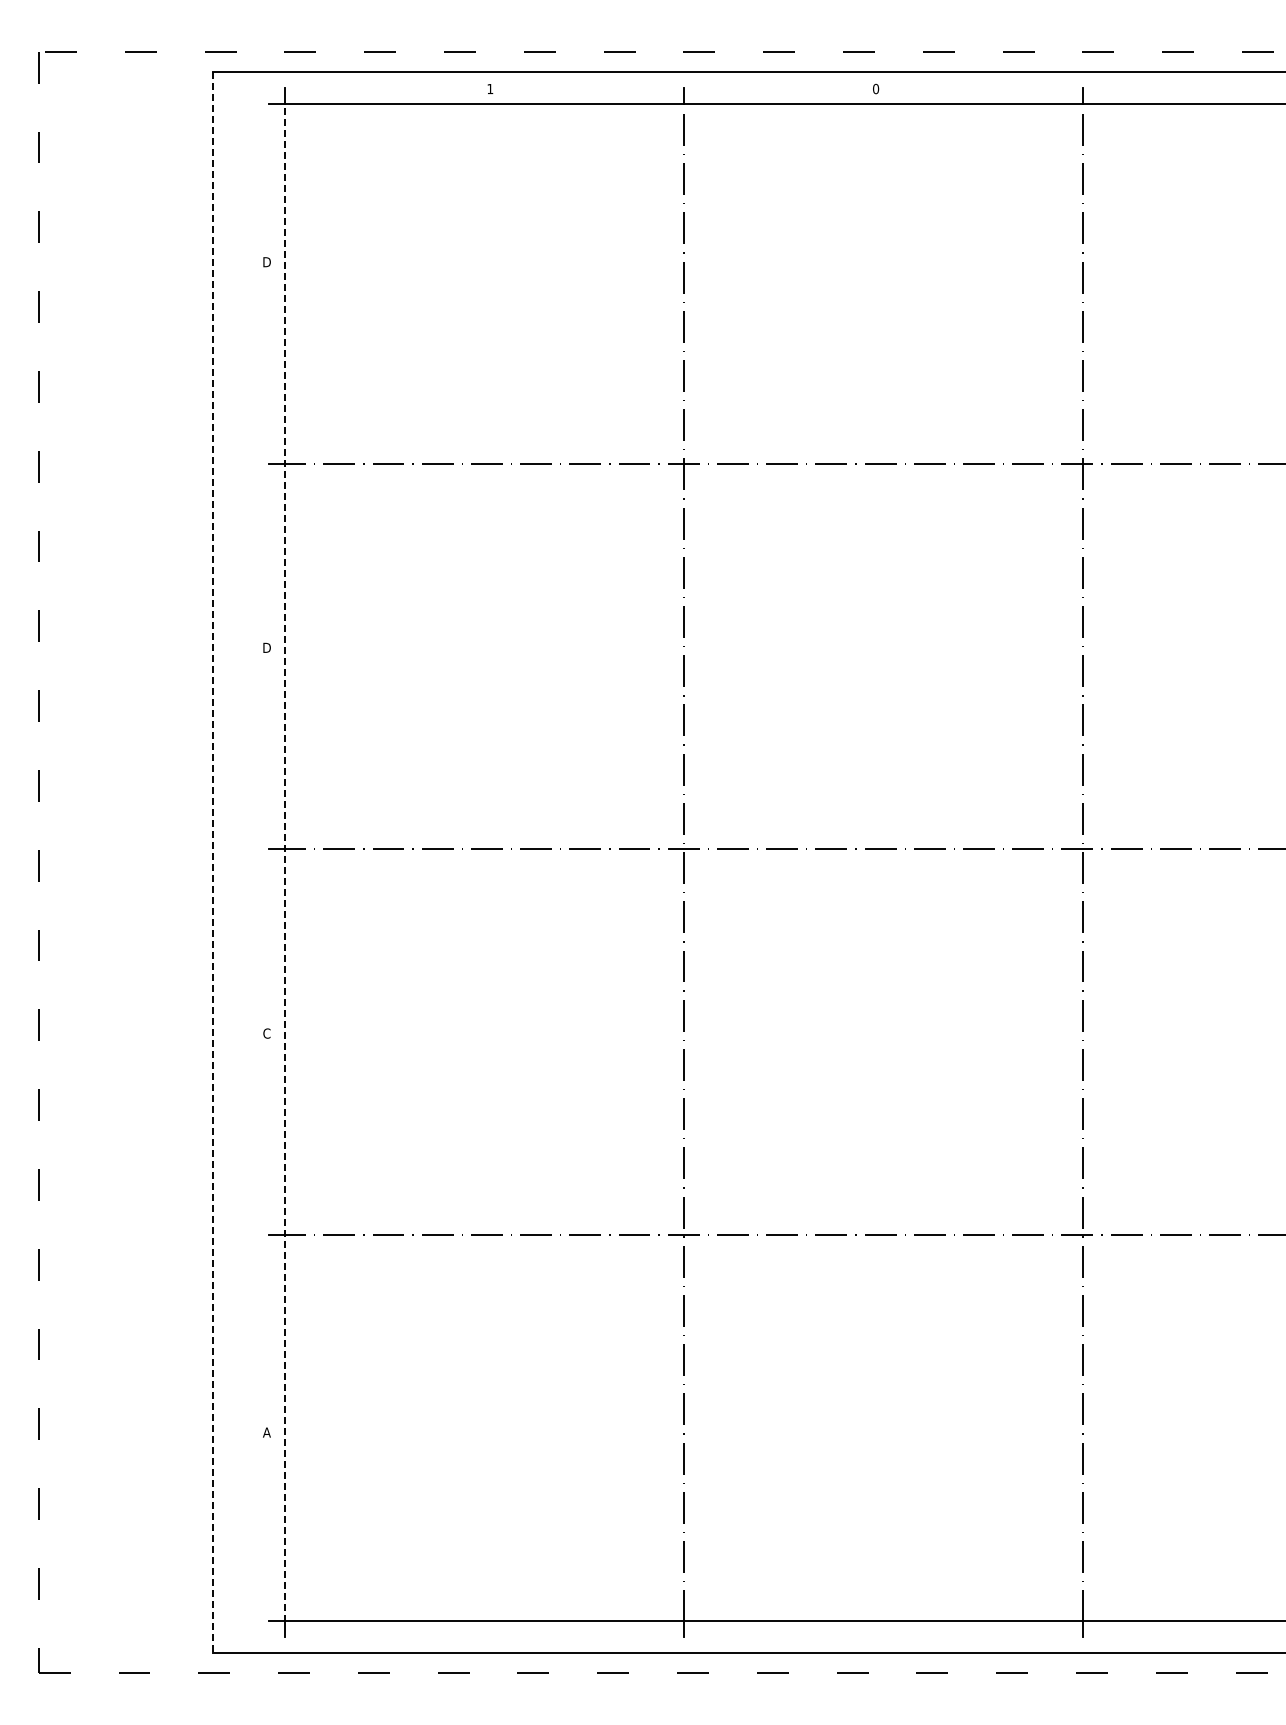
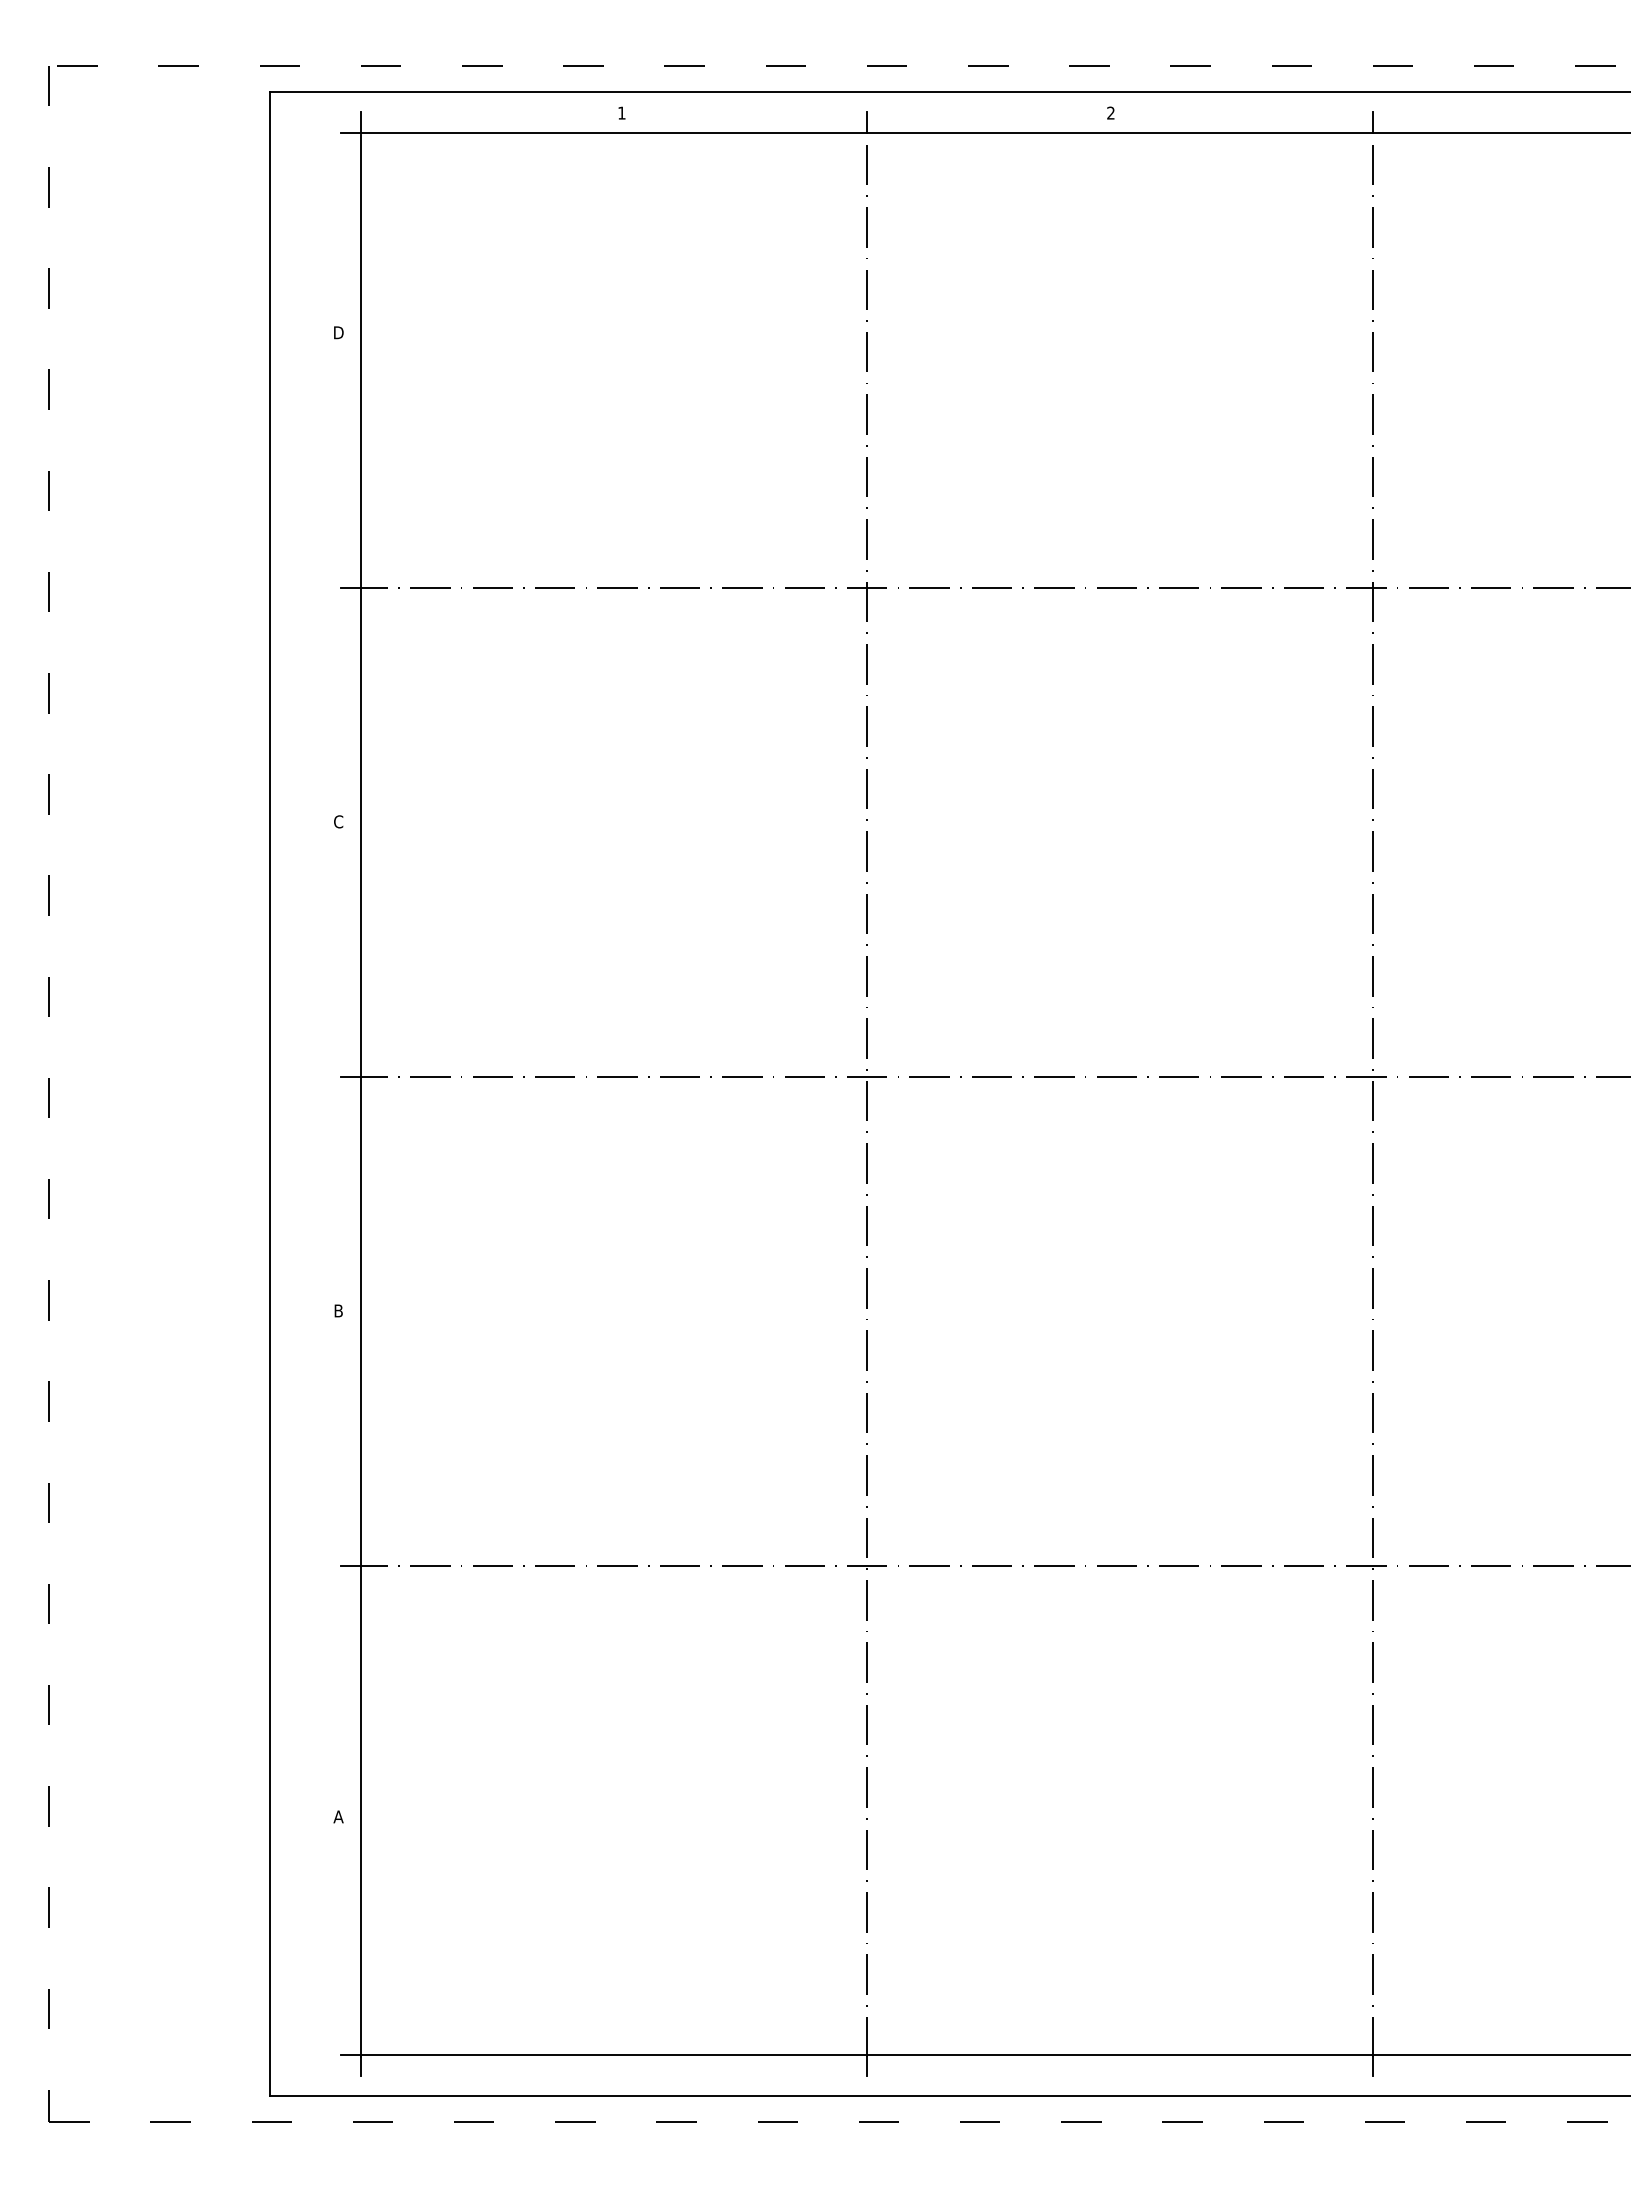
text: (876, 89) -> (1111, 113), 0 -> 2
text: (266, 647) -> (338, 821), D -> C
line: (212, 862) -> (269, 1094), dashed -> solid
line: (284, 863) -> (360, 1095), dashed -> solid
text: (266, 1033) -> (338, 1310), C -> B

